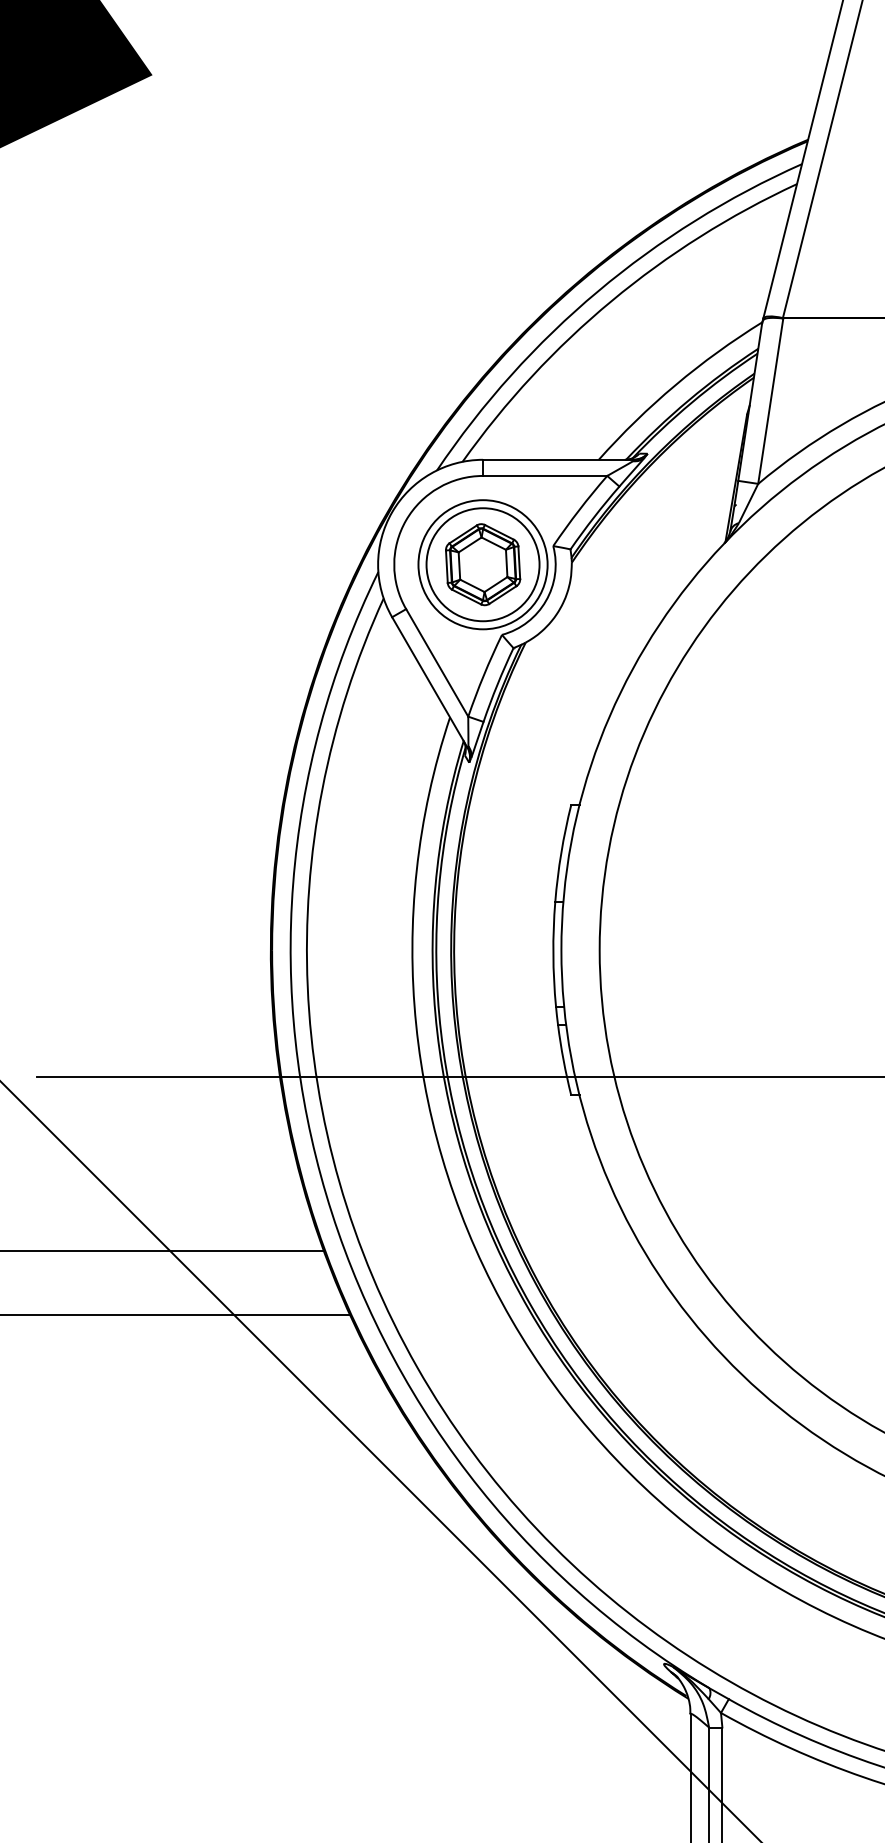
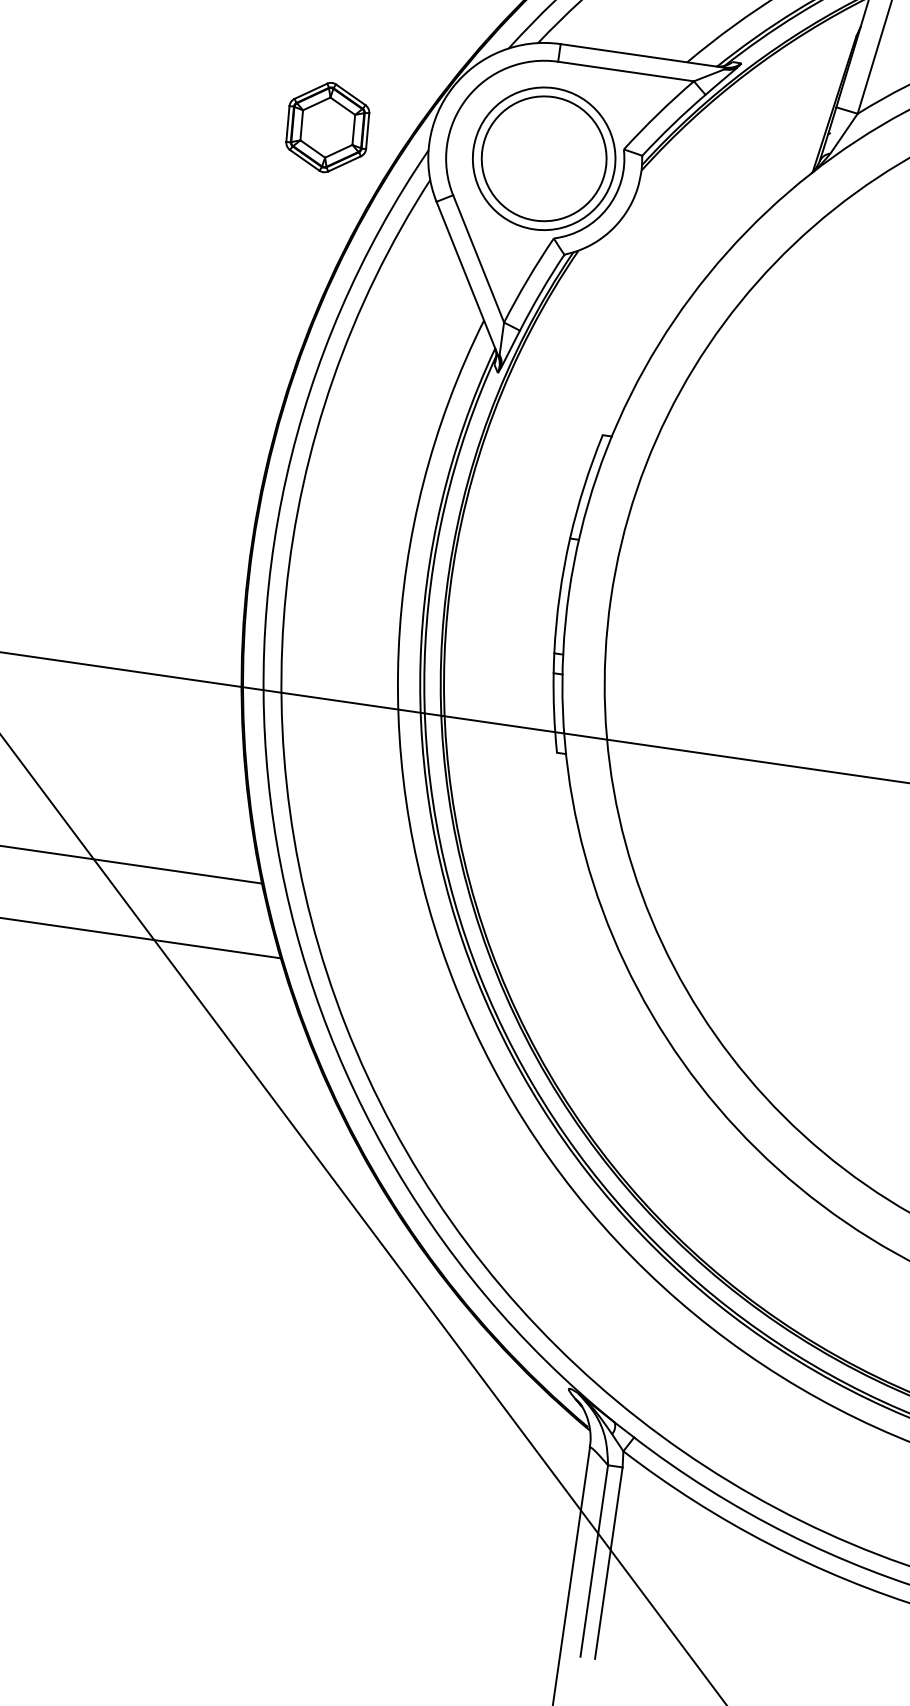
part: (483, 564) -> (328, 127), moved

